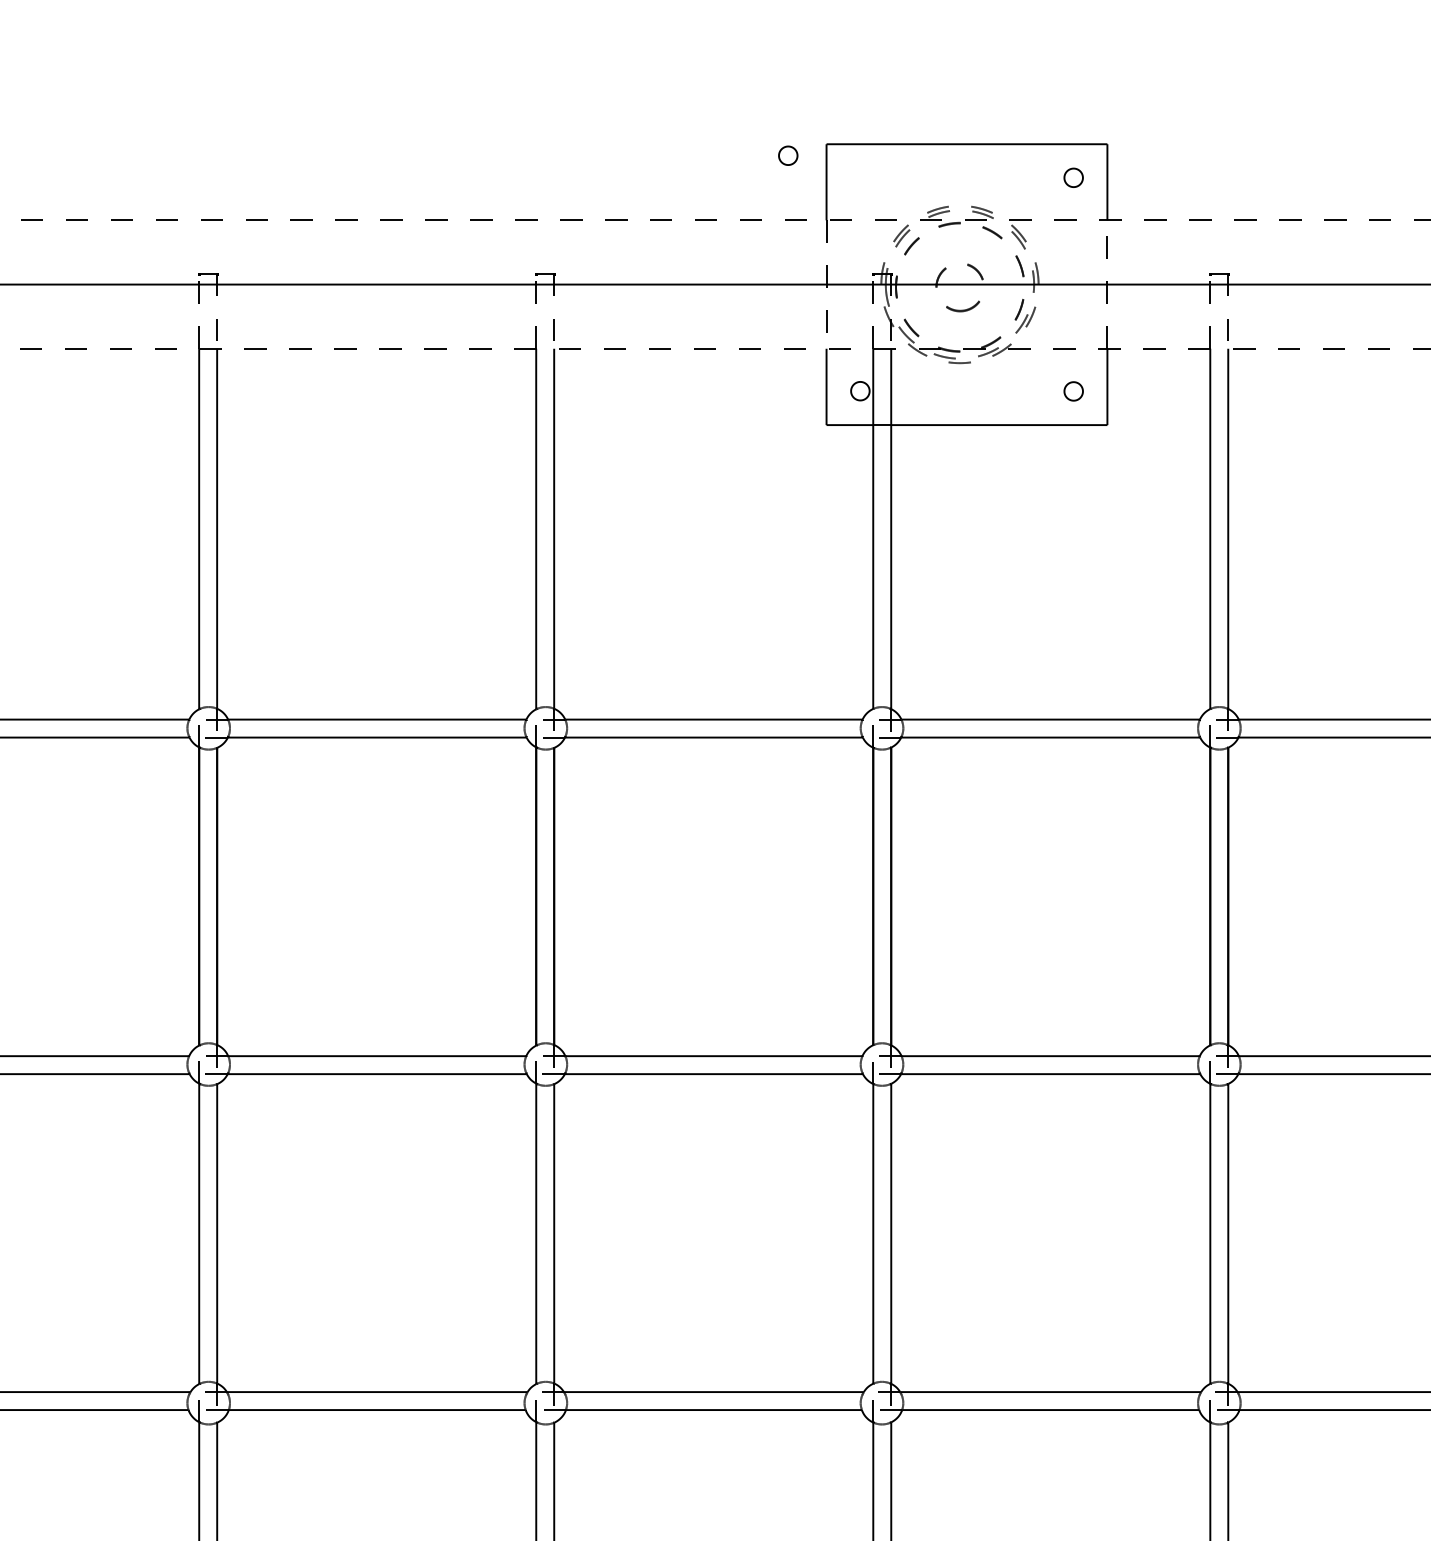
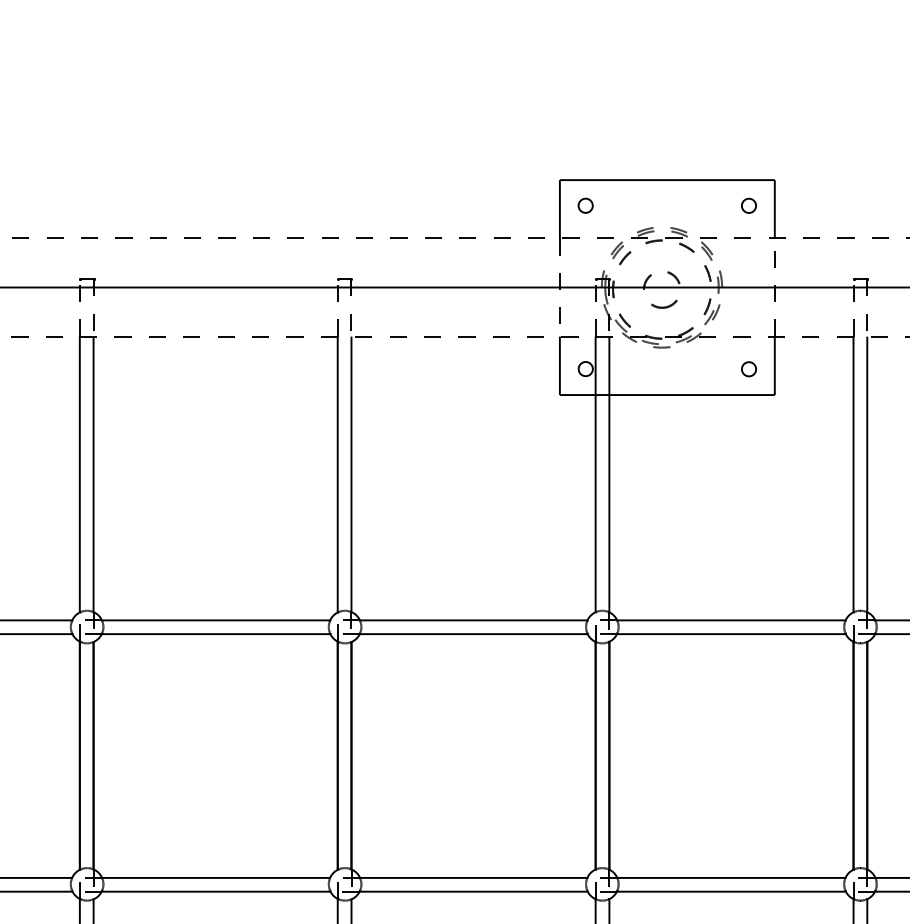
part: (788, 155) -> (585, 205), moved

